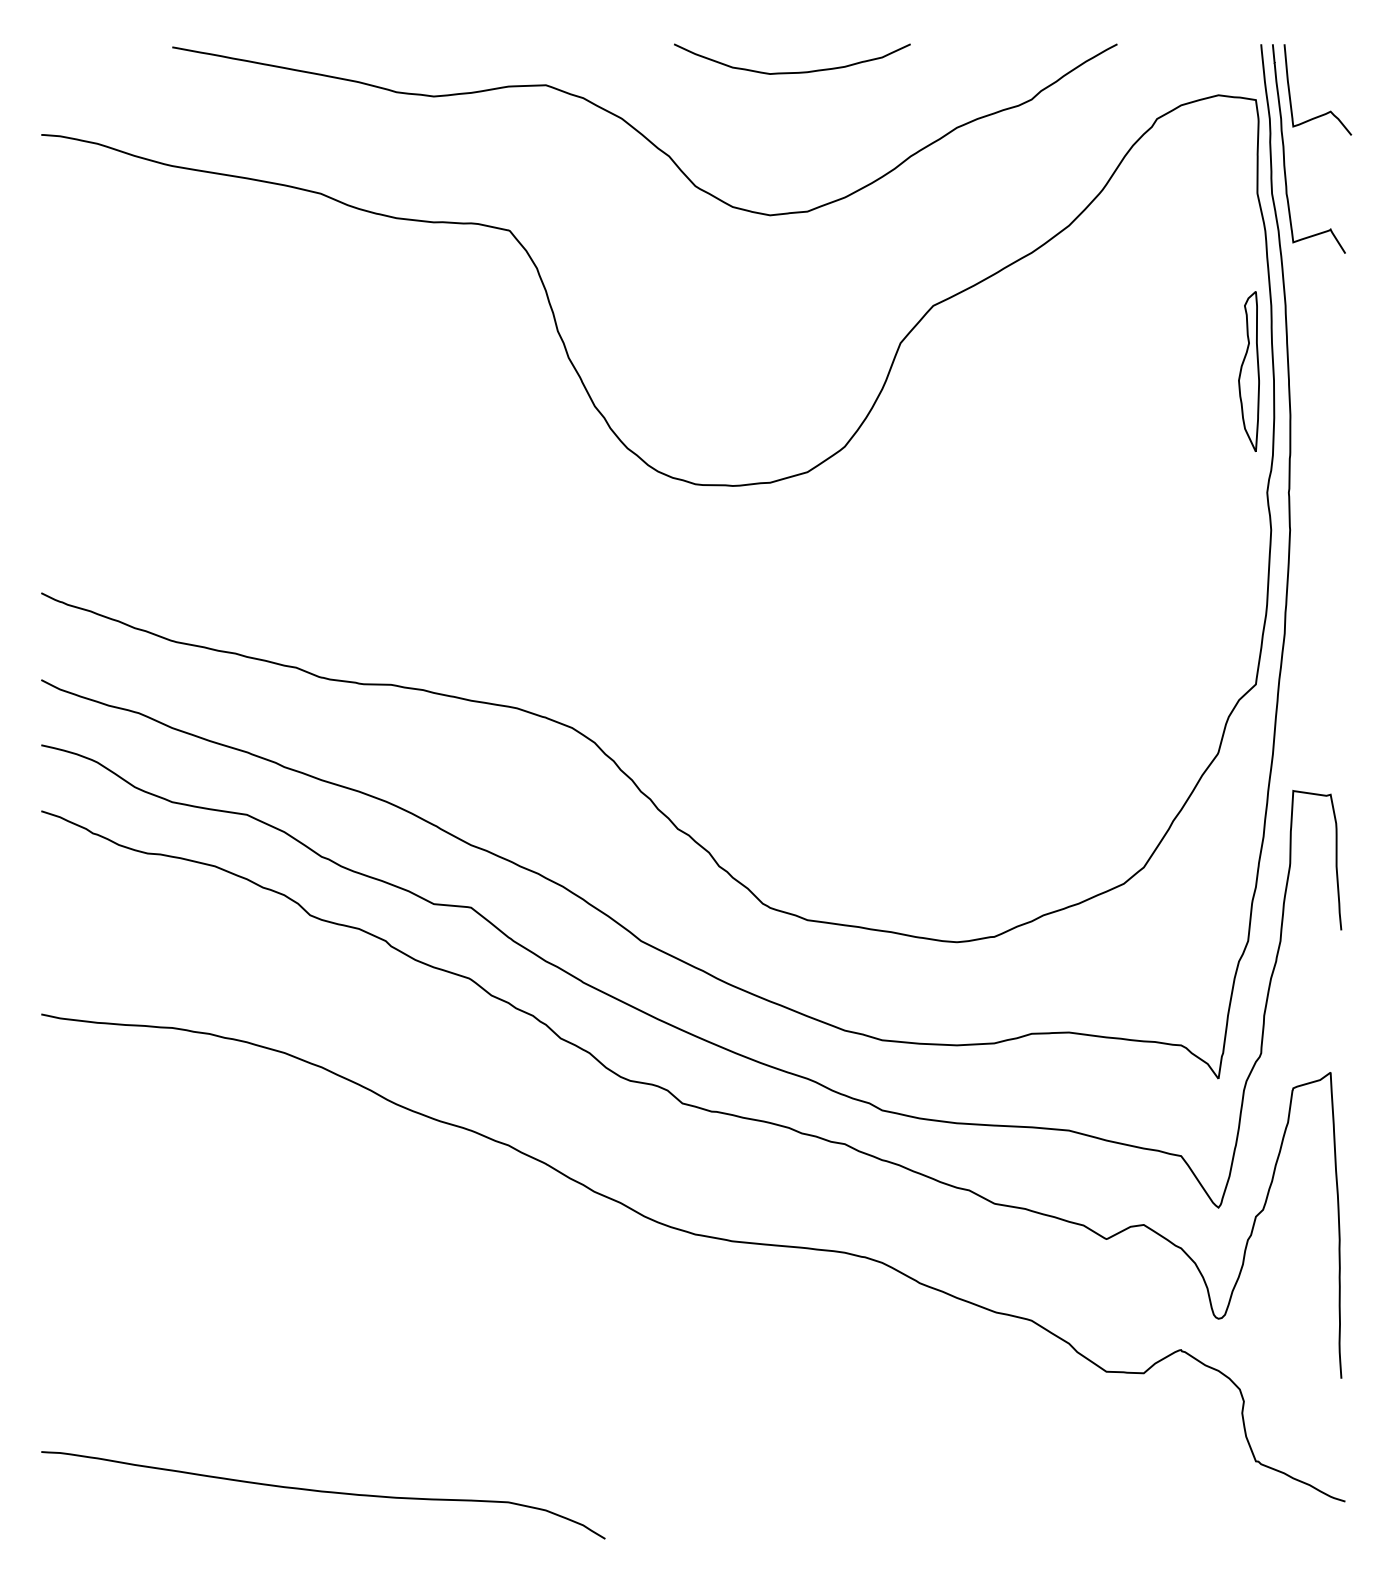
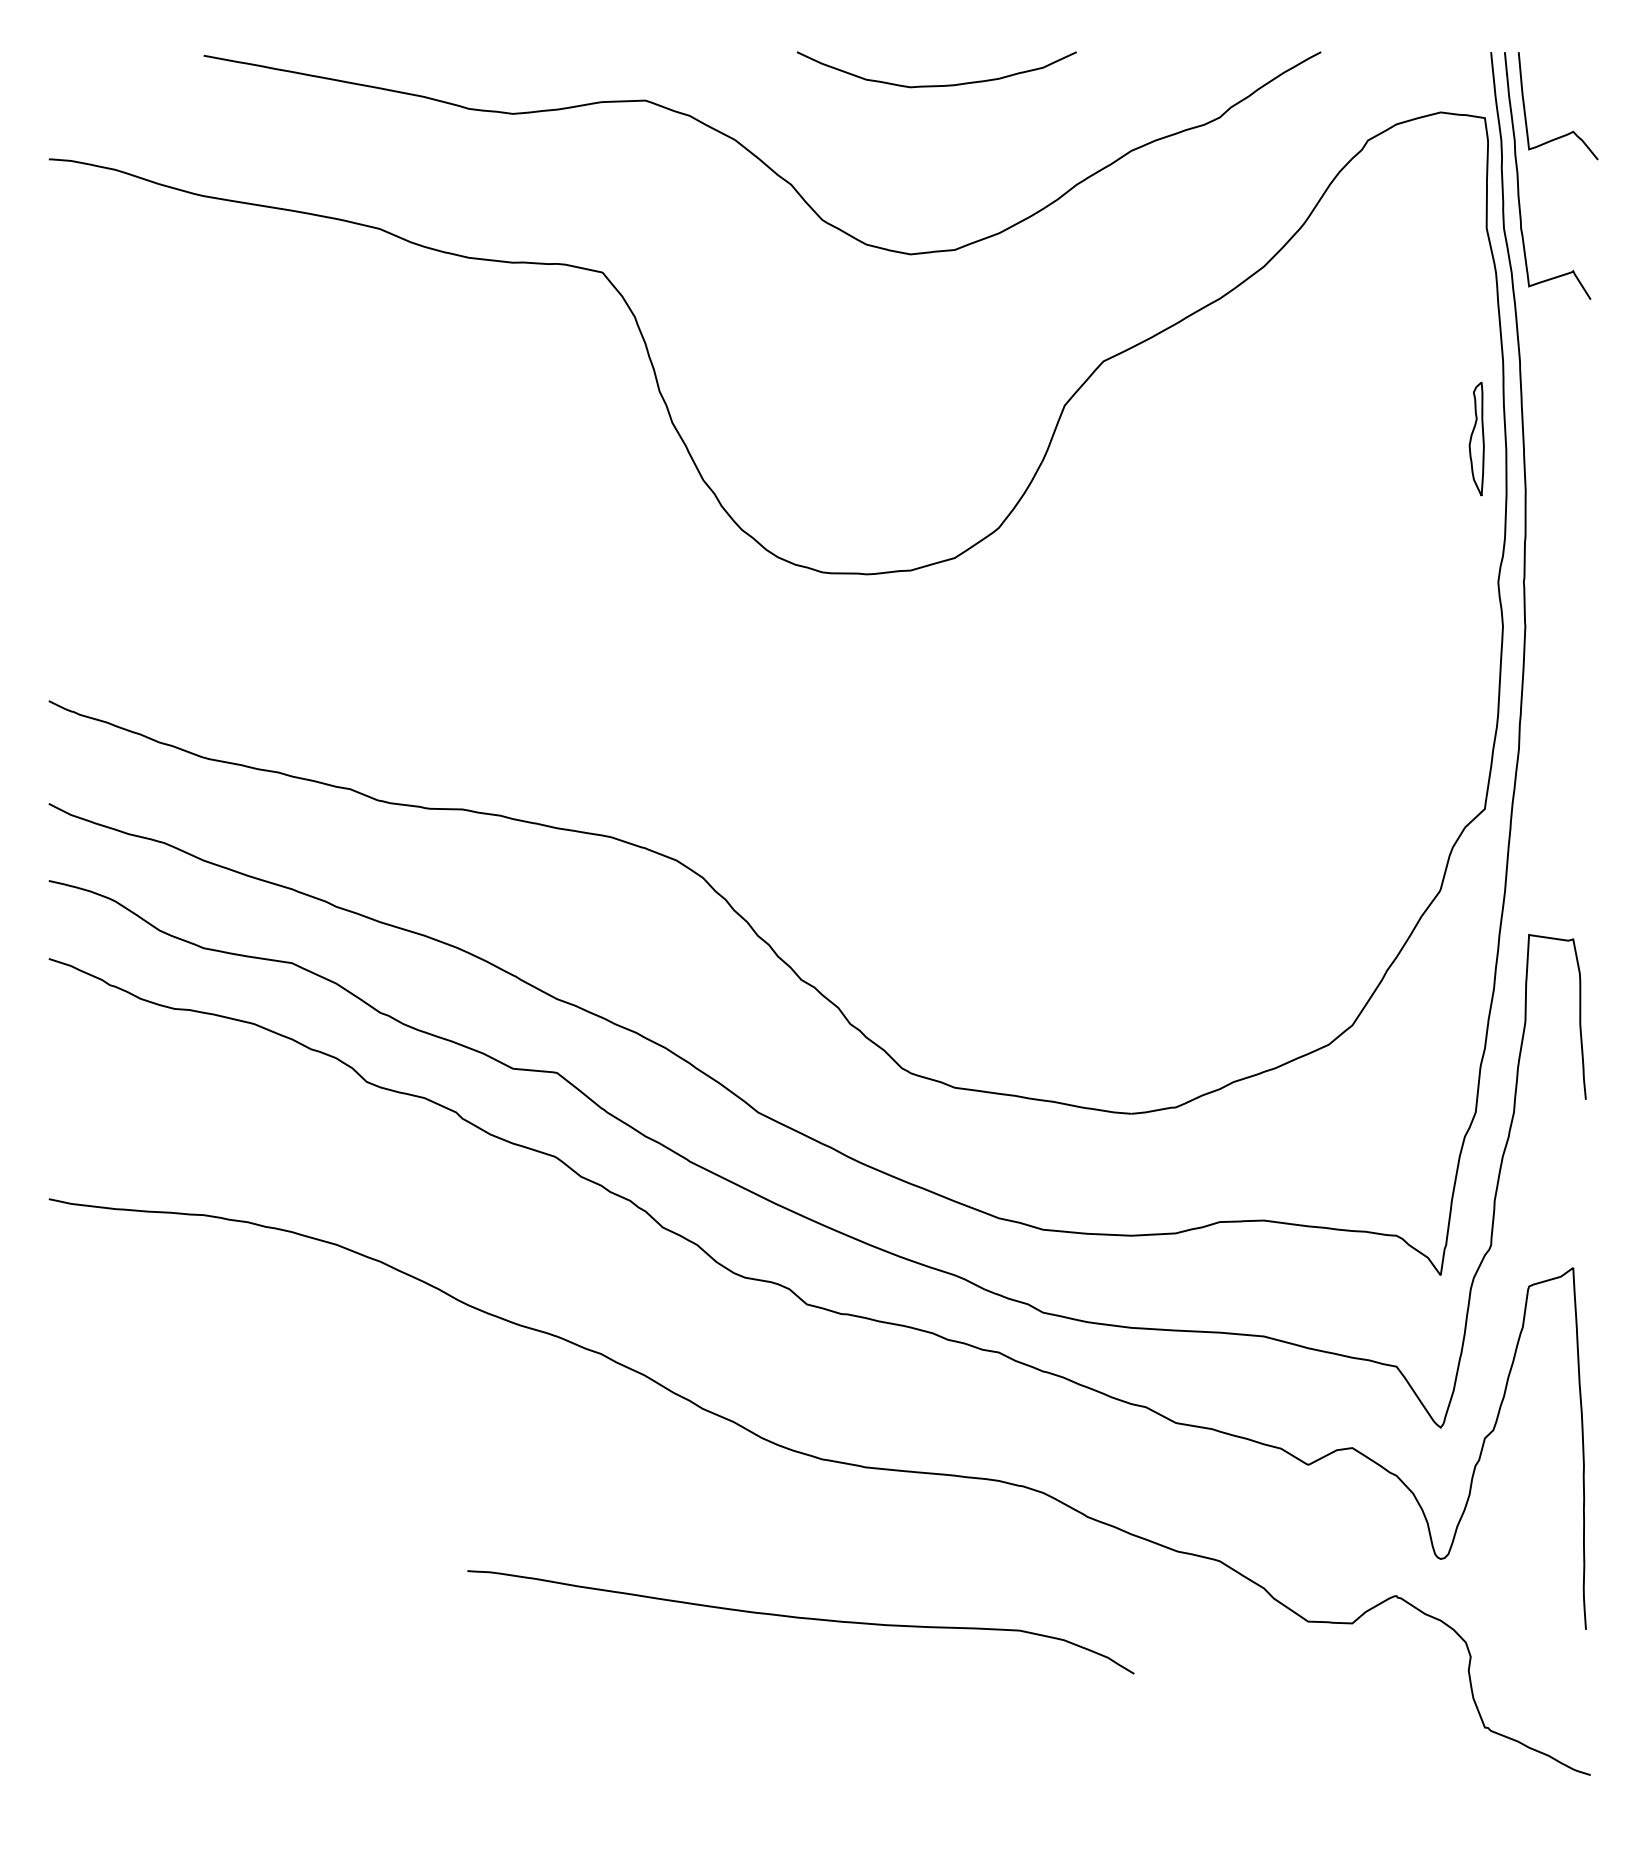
part: (1248, 371) -> (1476, 439), size x0.6
curve: (323, 1492) -> (801, 1618), moved

